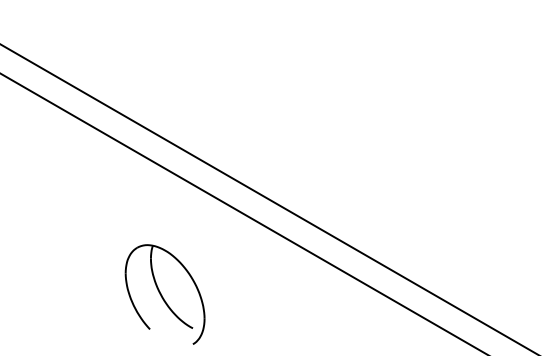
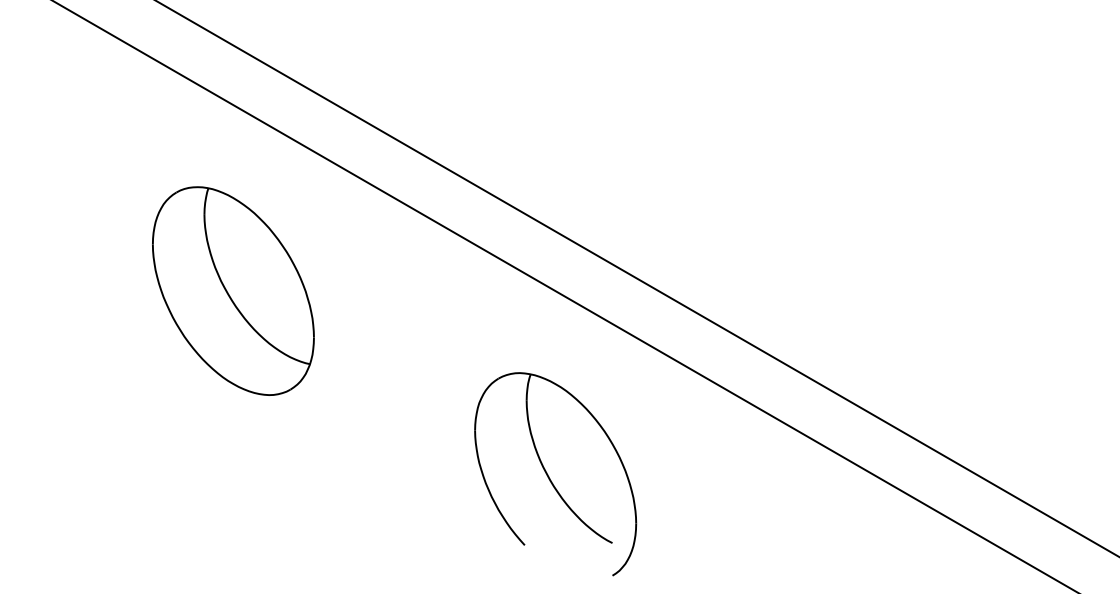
part: (70, 204) -> (233, 290), added
part: (164, 294) -> (554, 473), moved

